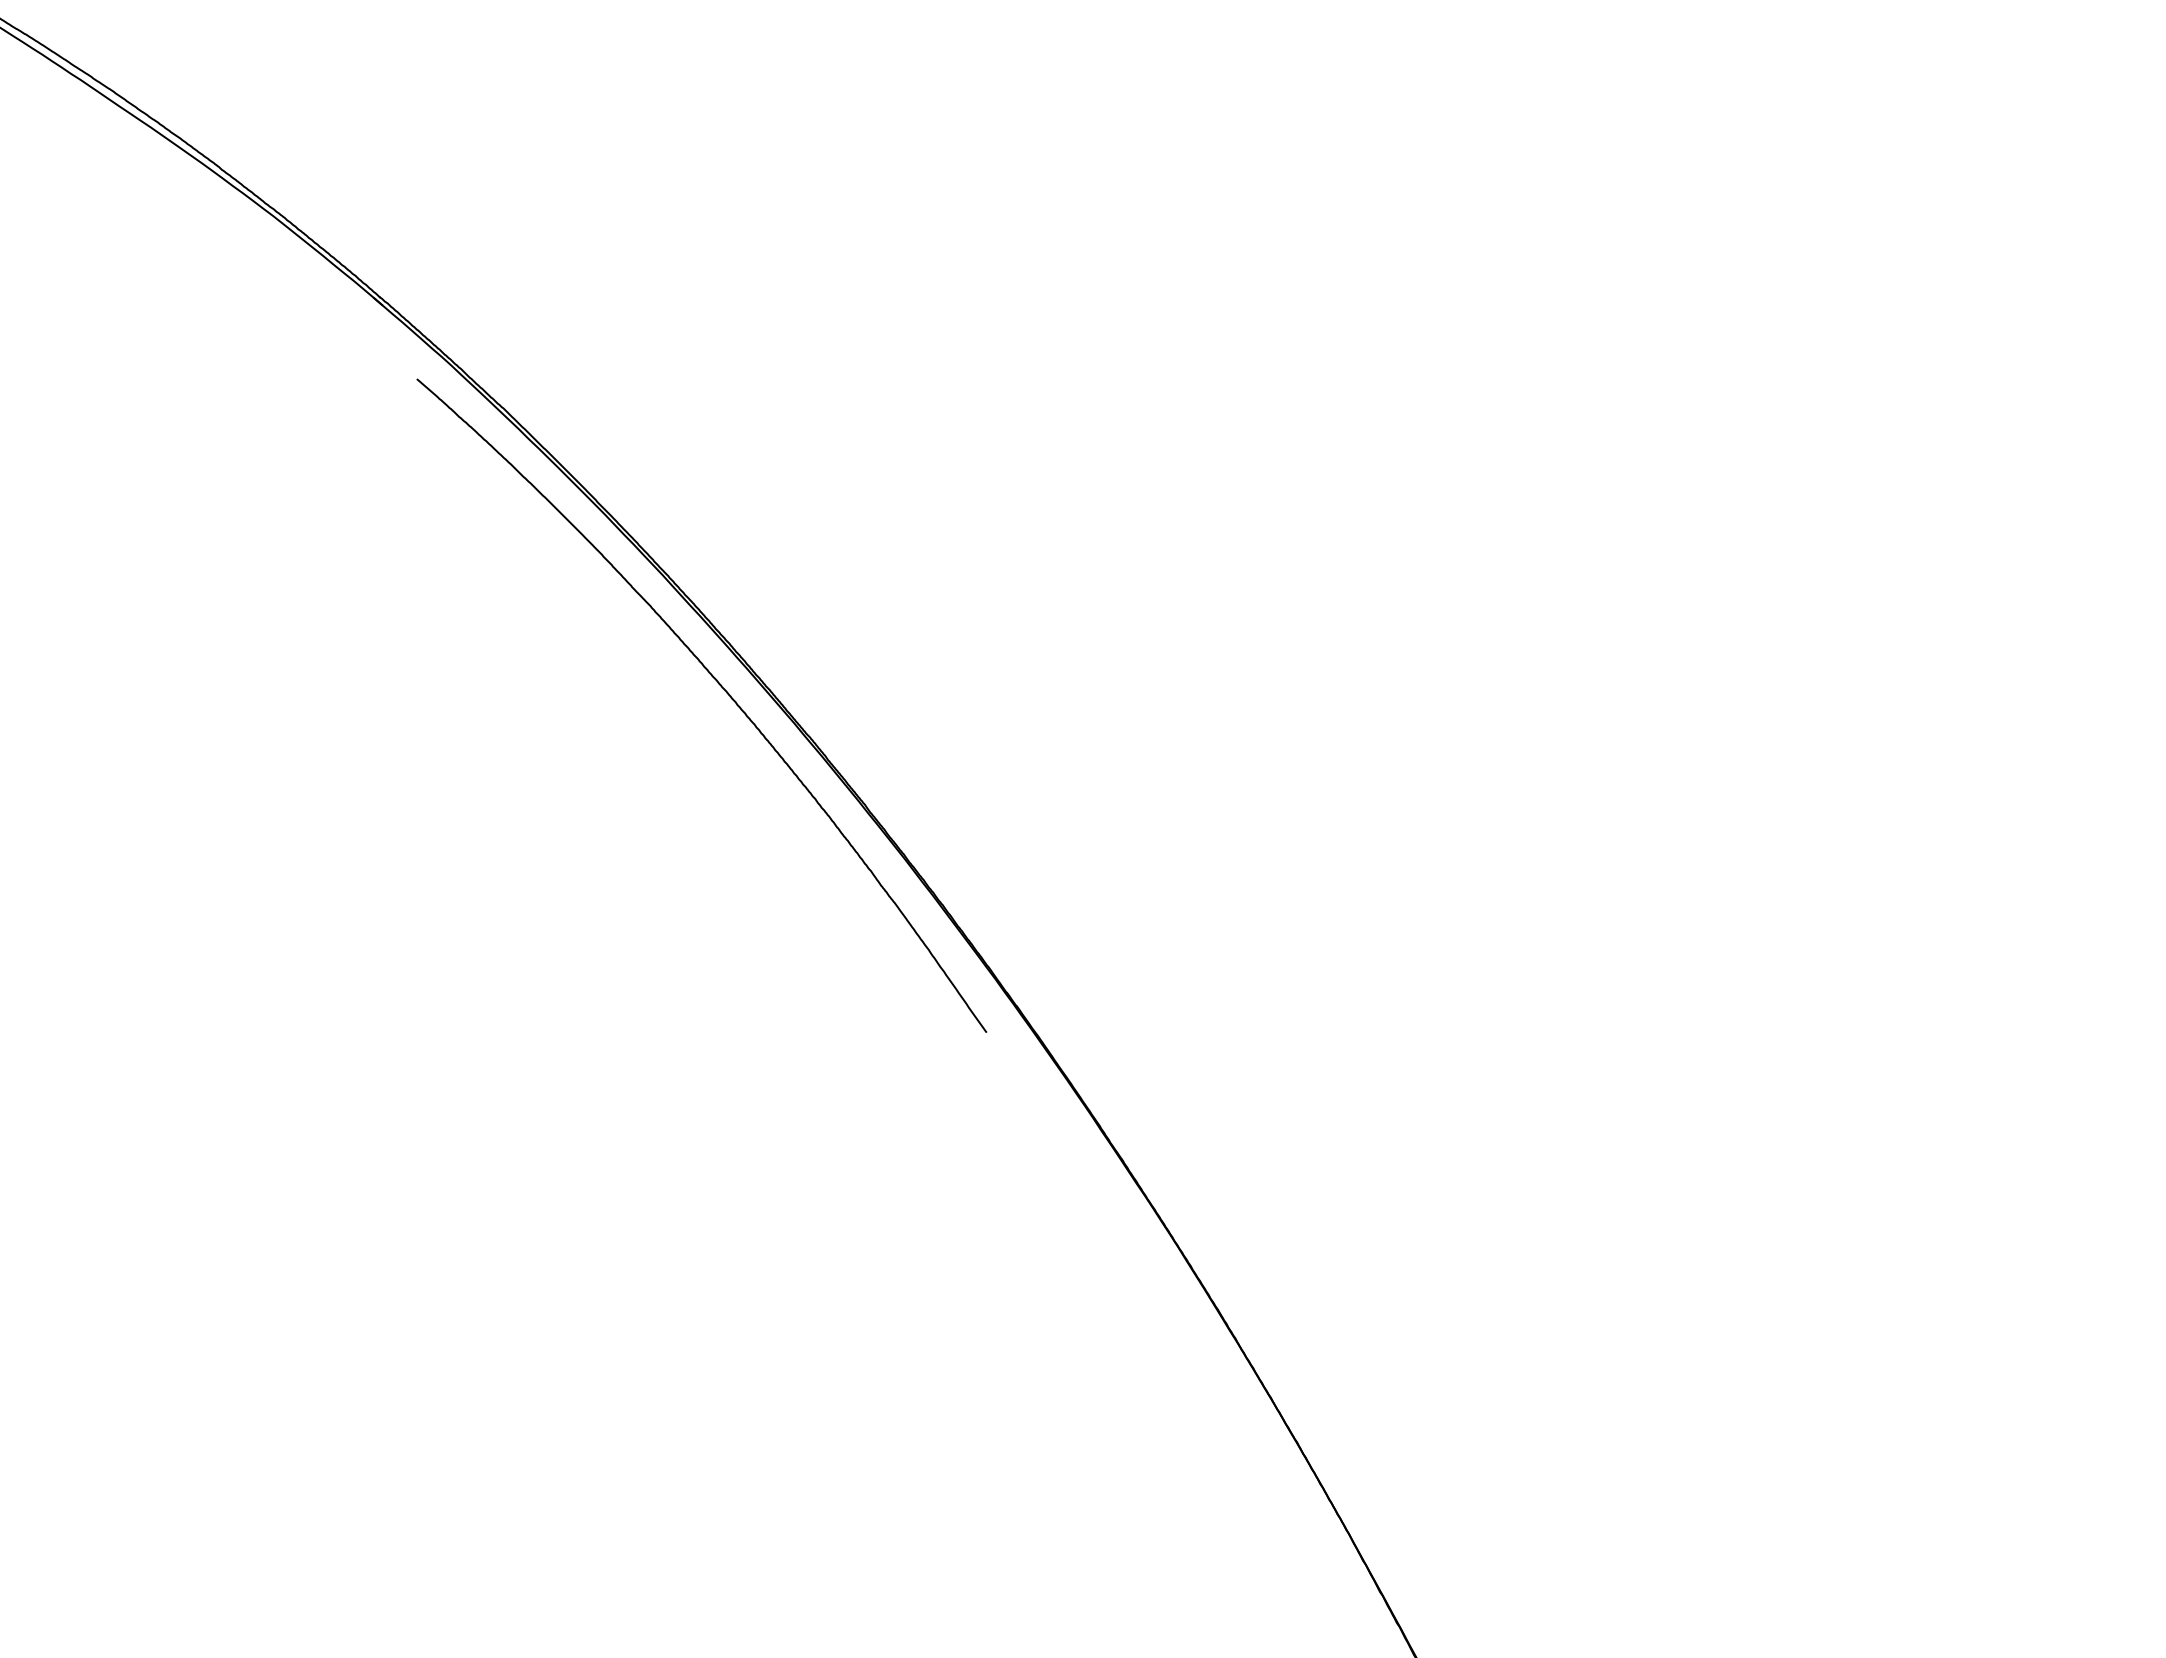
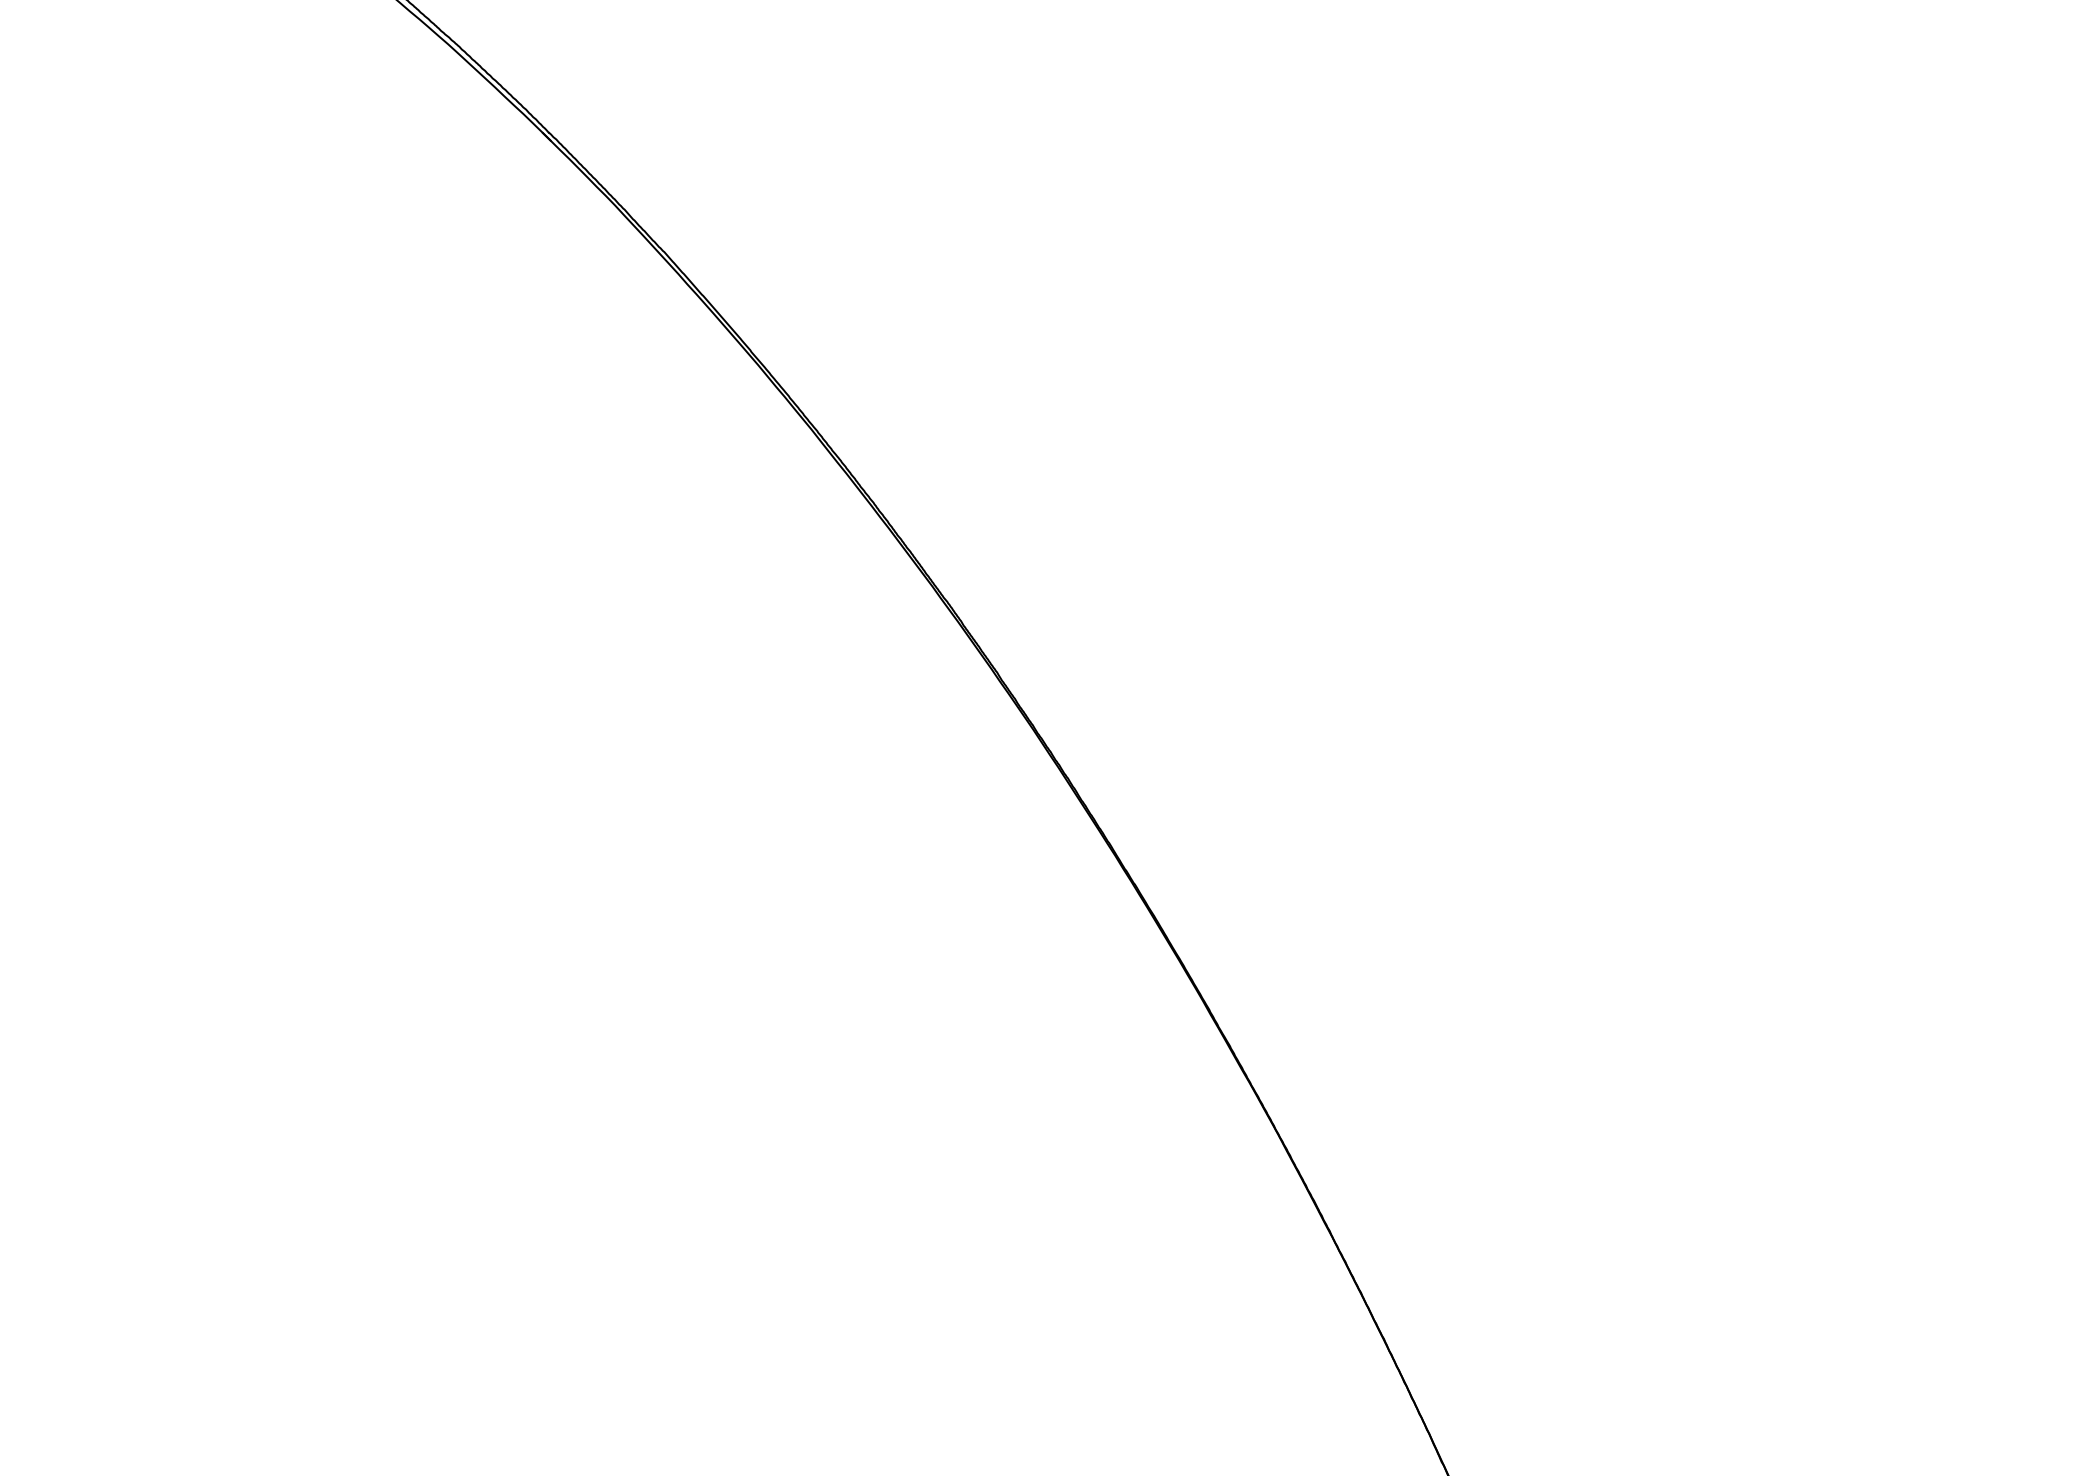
curve: (720, 686) -> (861, 544), removed

